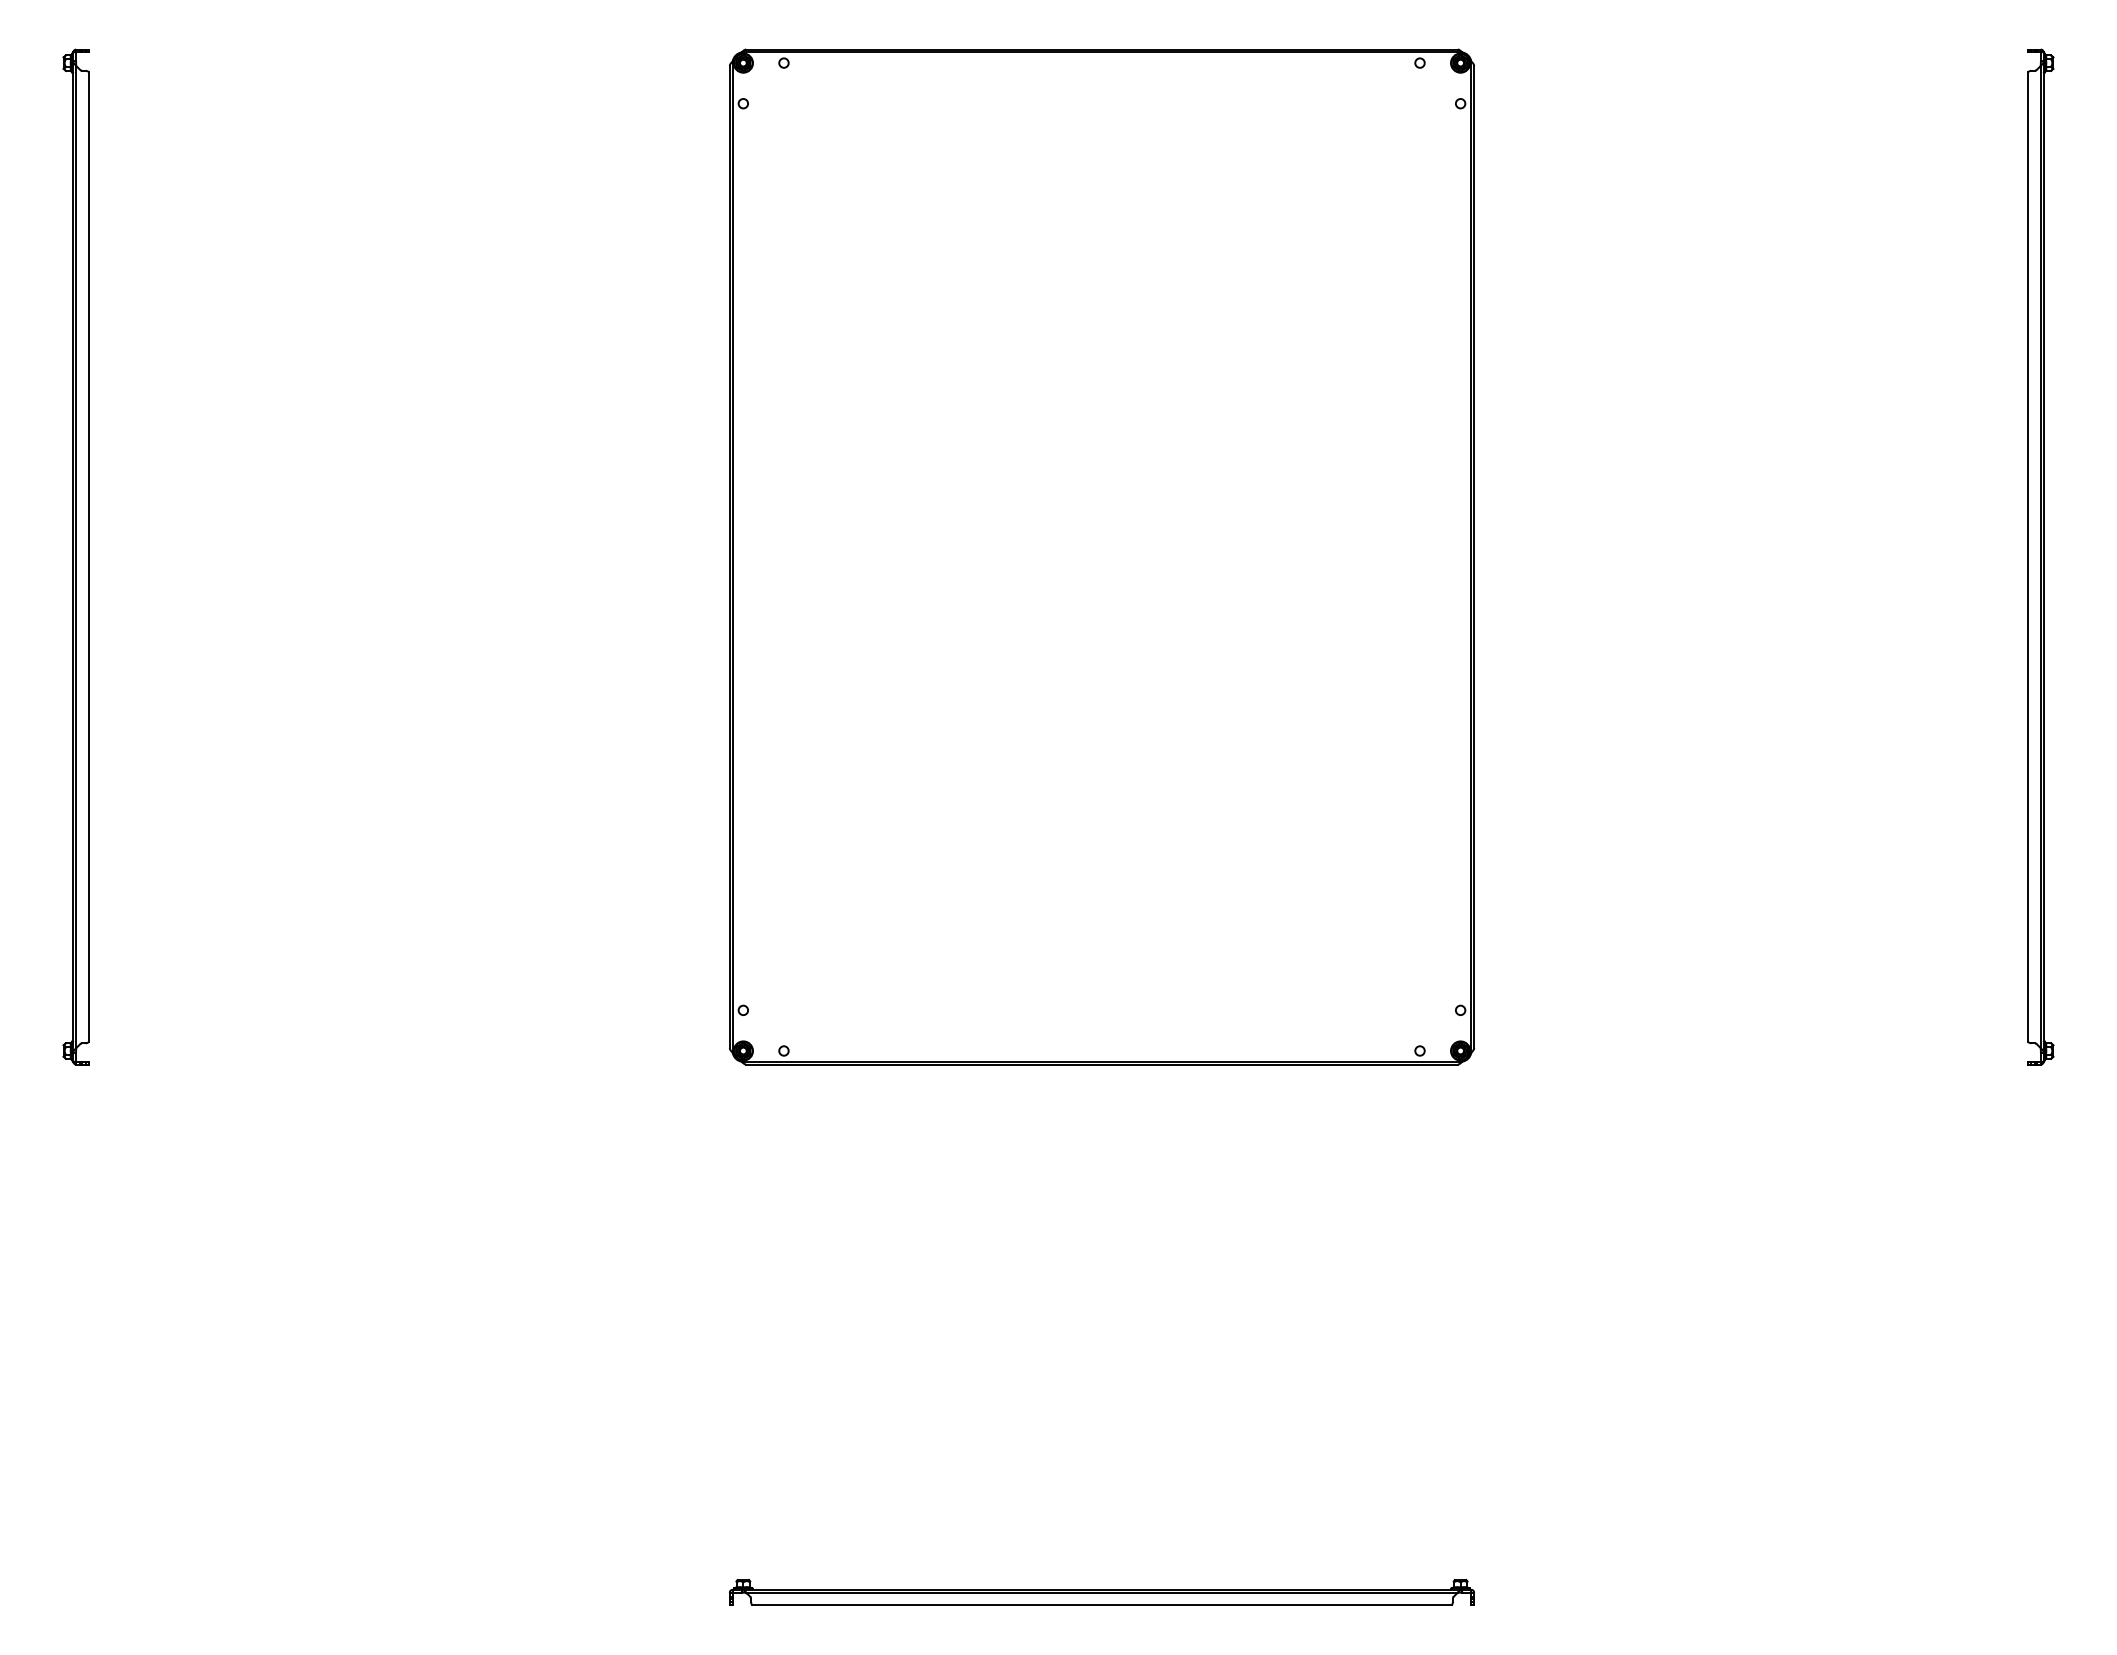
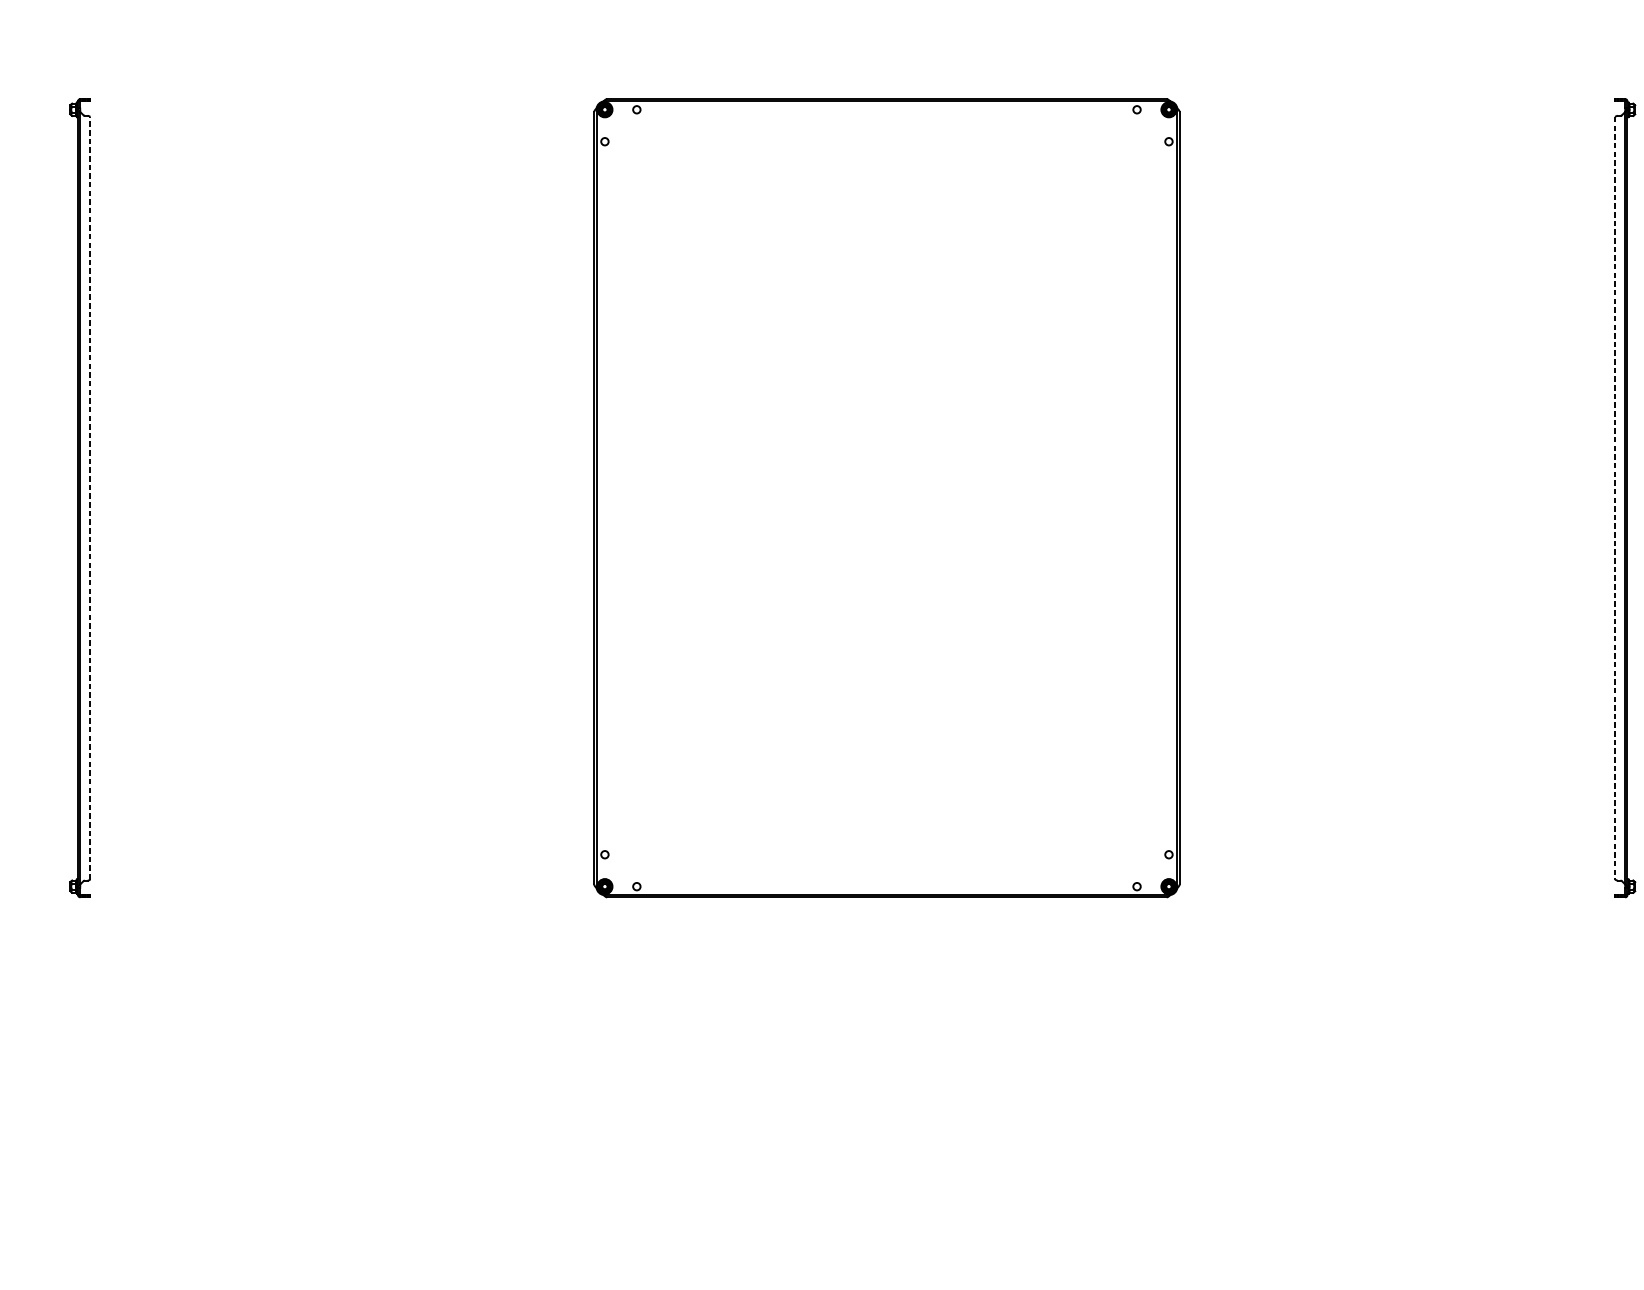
line: (88, 557) -> (89, 498), solid -> dashed
line: (2028, 557) -> (1615, 498), solid -> dashed

